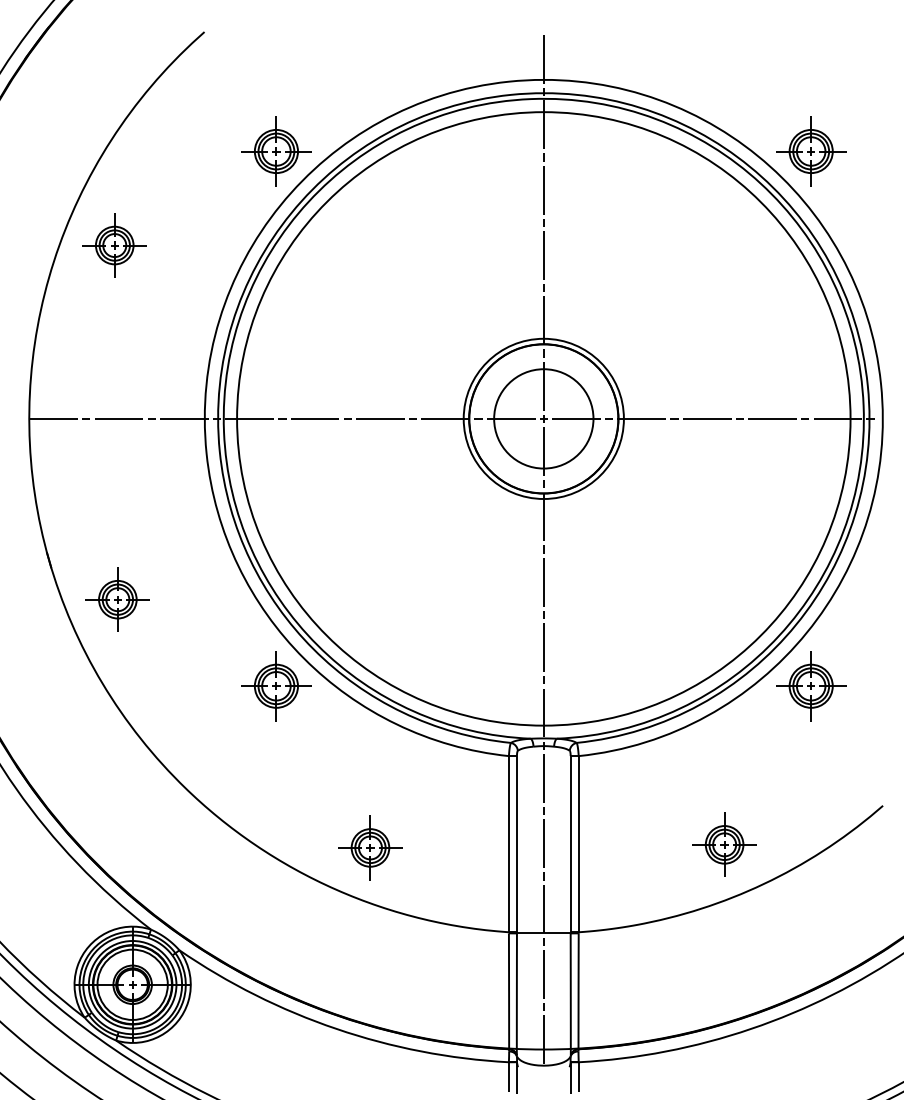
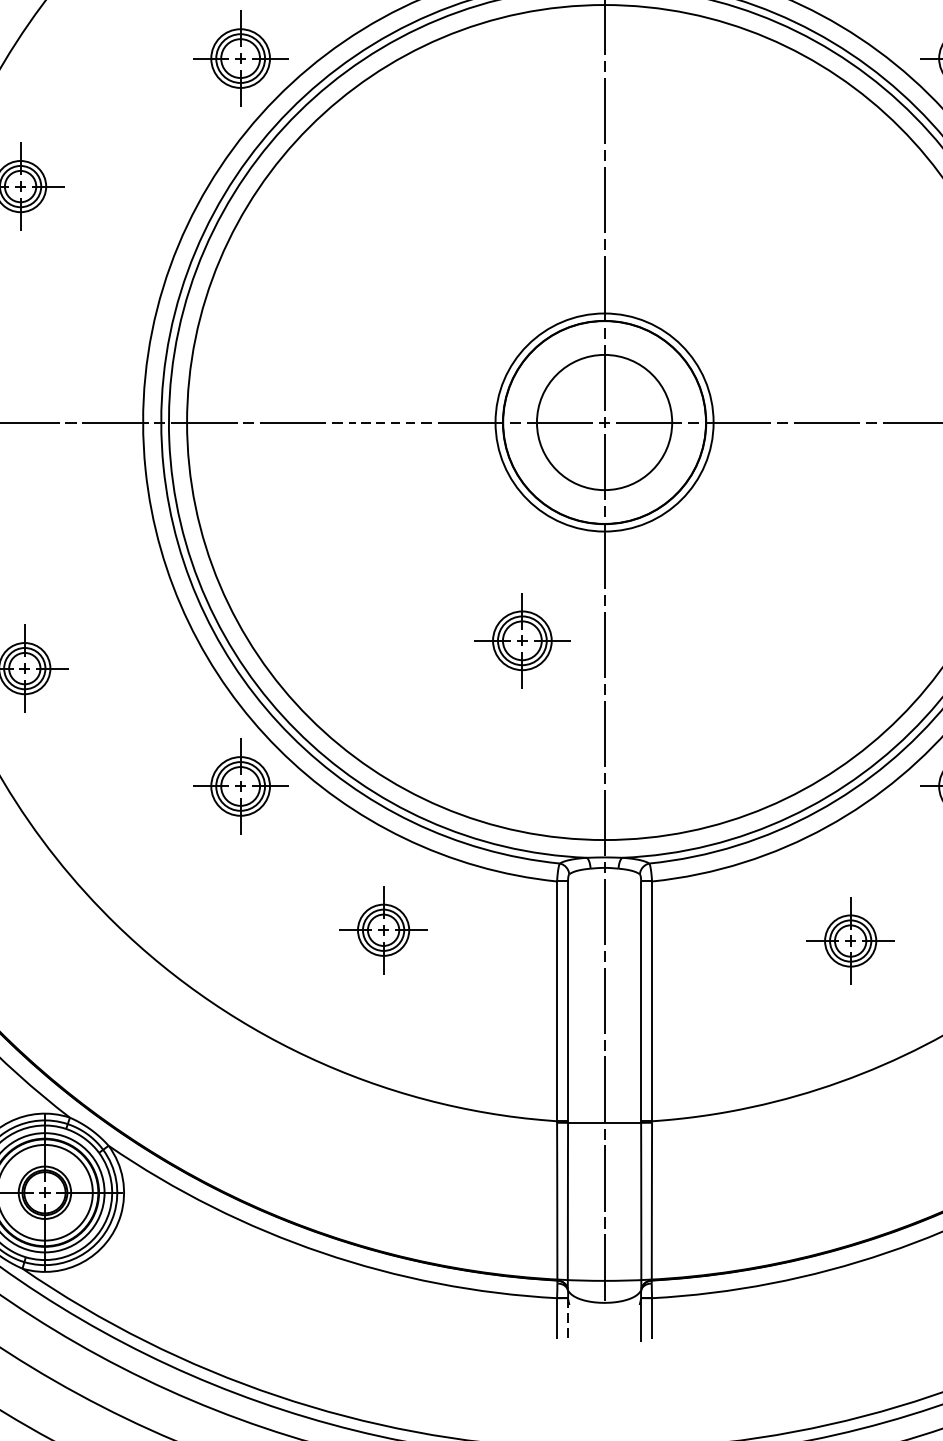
line: (379, 418) -> (380, 421), solid -> dashed
part: (483, 579) -> (522, 641), added
part: (724, 844) -> (850, 940), moved
part: (370, 847) -> (383, 929), moved
line: (516, 1078) -> (567, 1320), solid -> dashed

